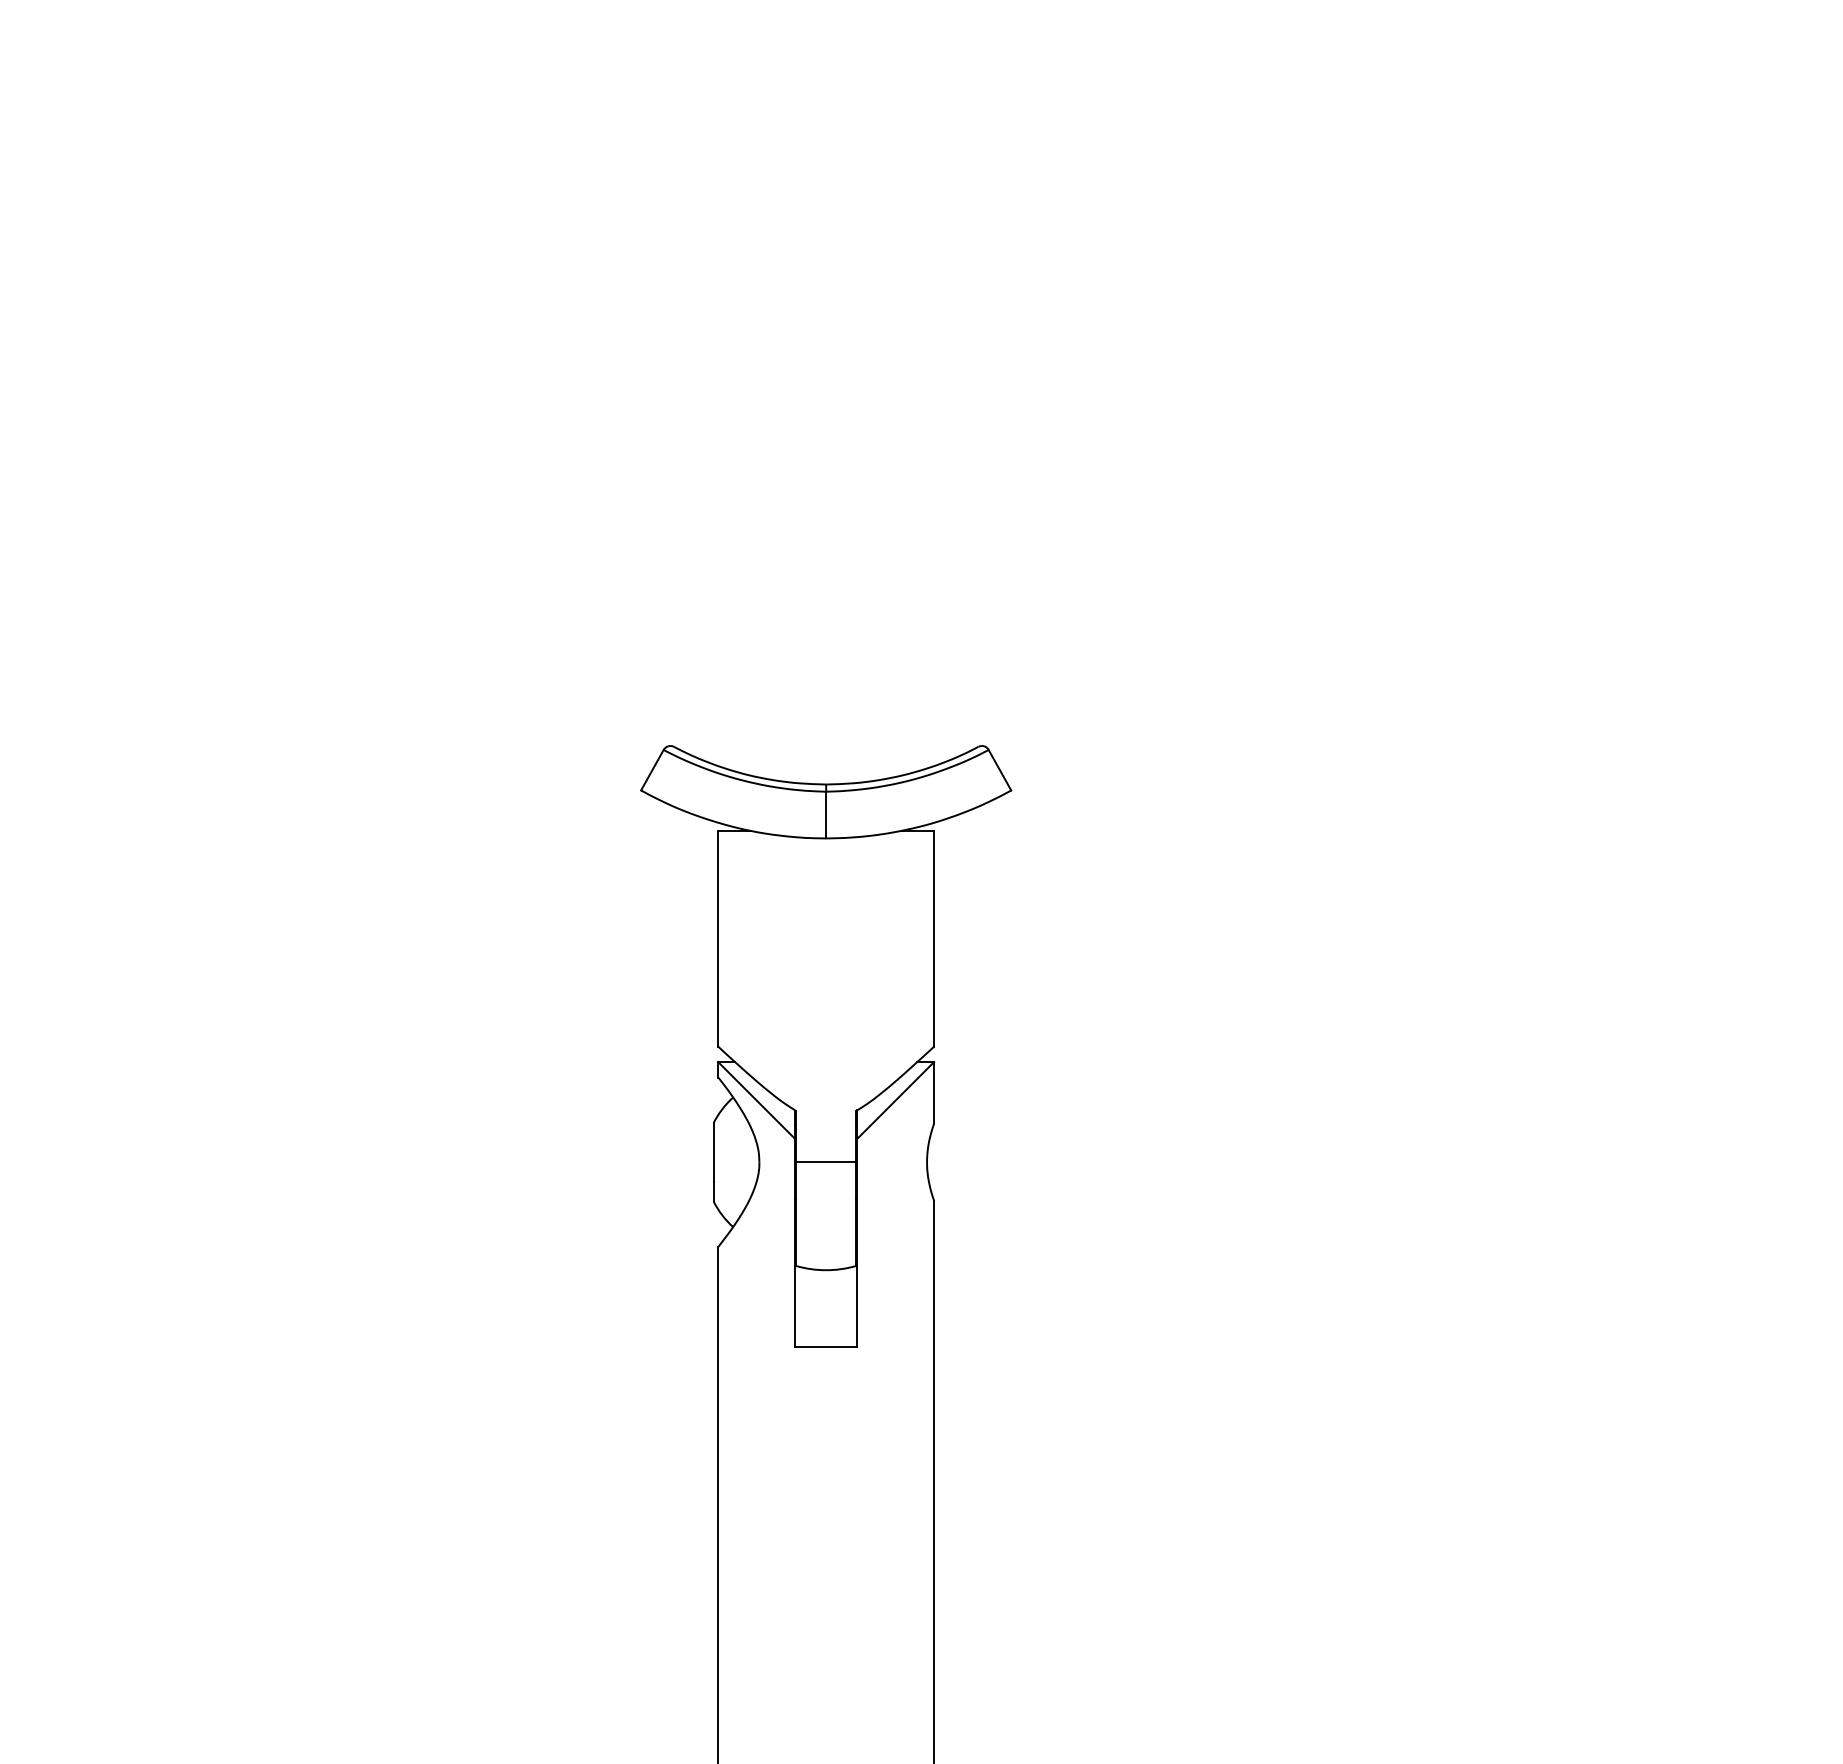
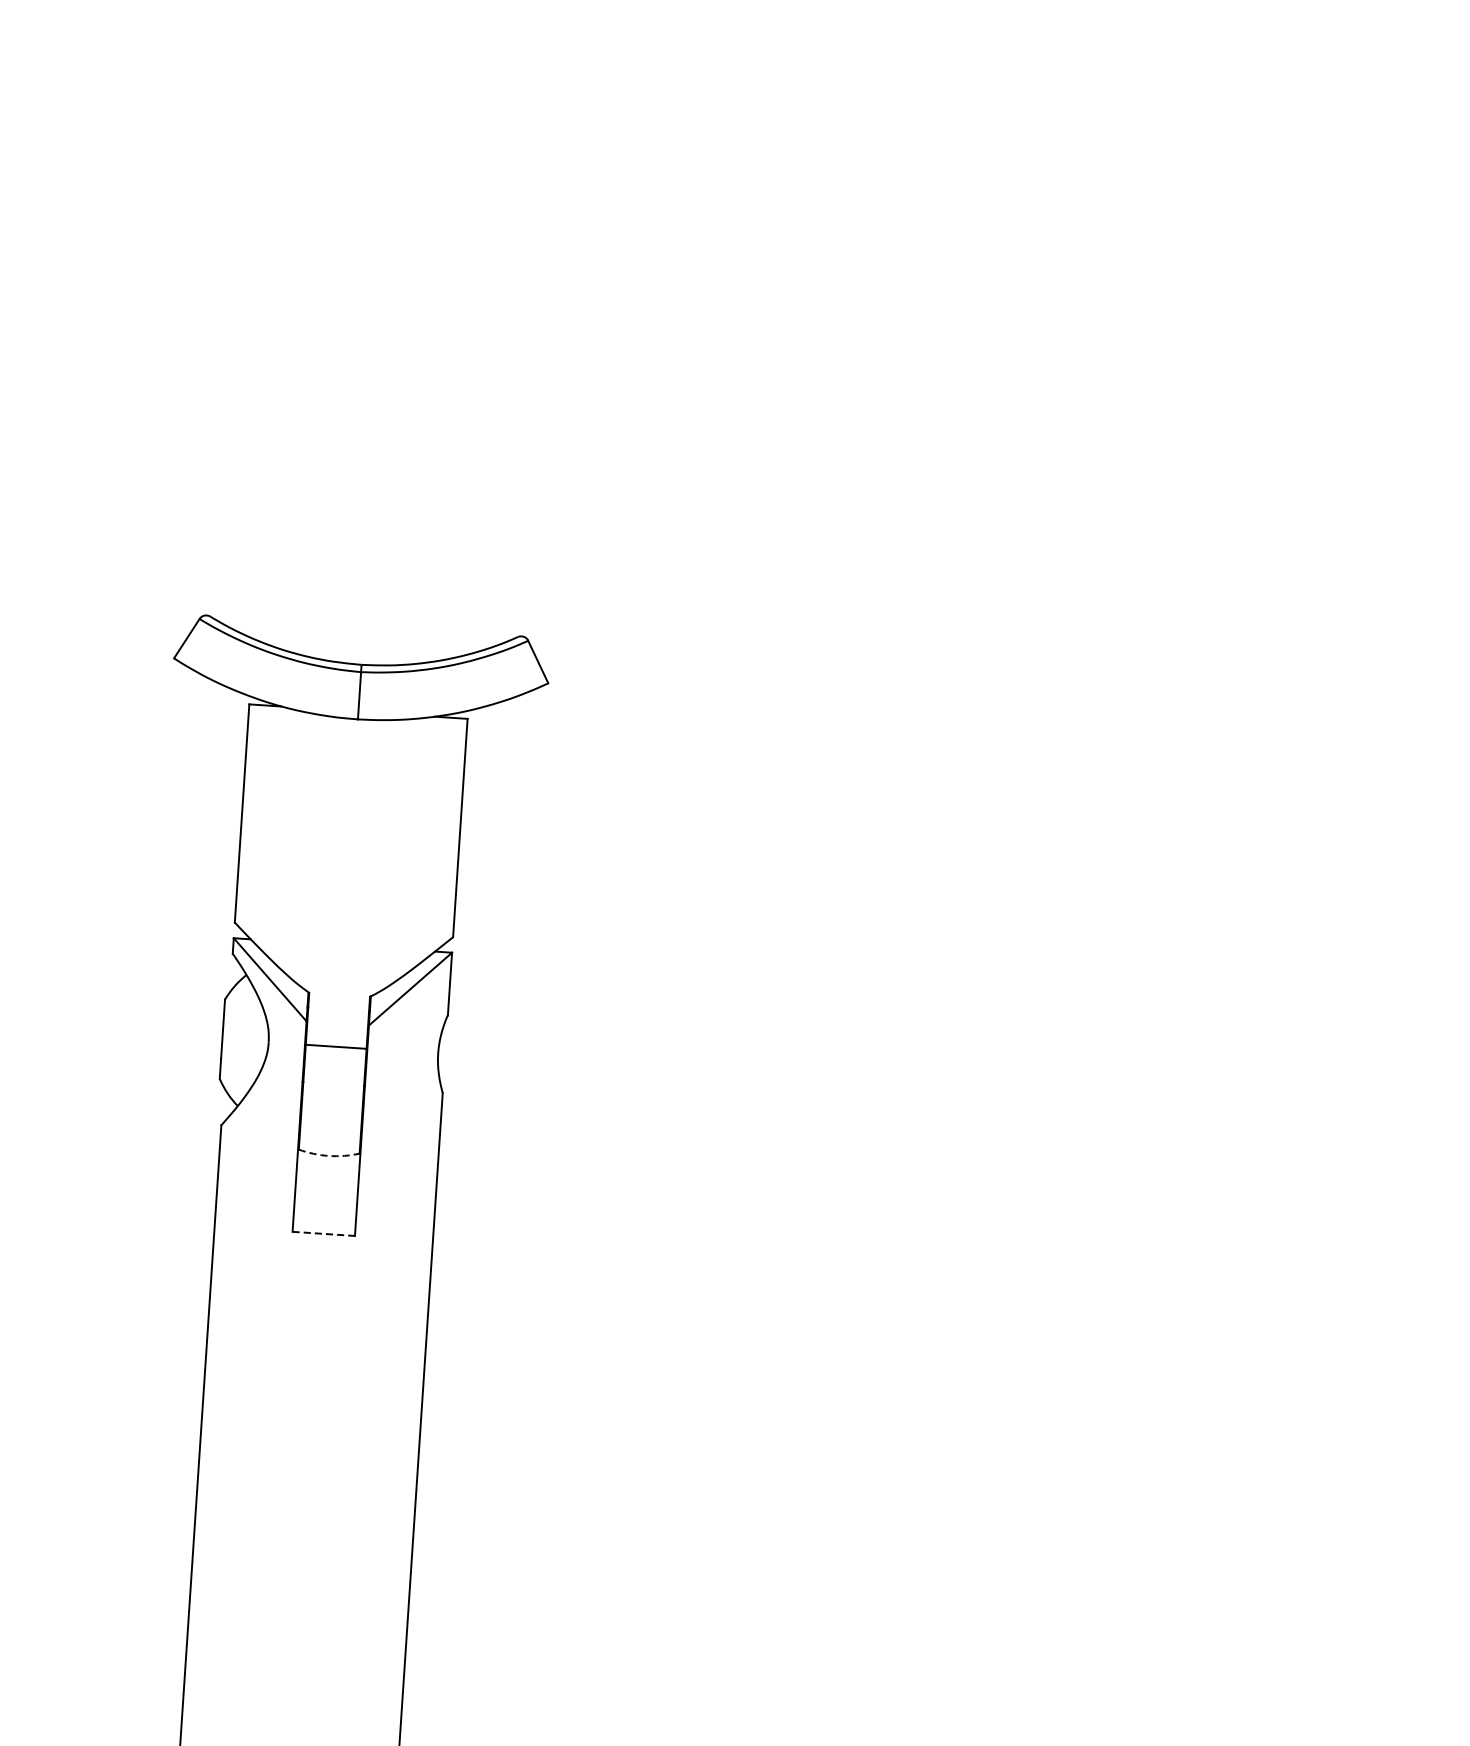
arc: (826, 1270) -> (329, 1156), solid -> dashed
line: (826, 1347) -> (324, 1234), solid -> dashed

